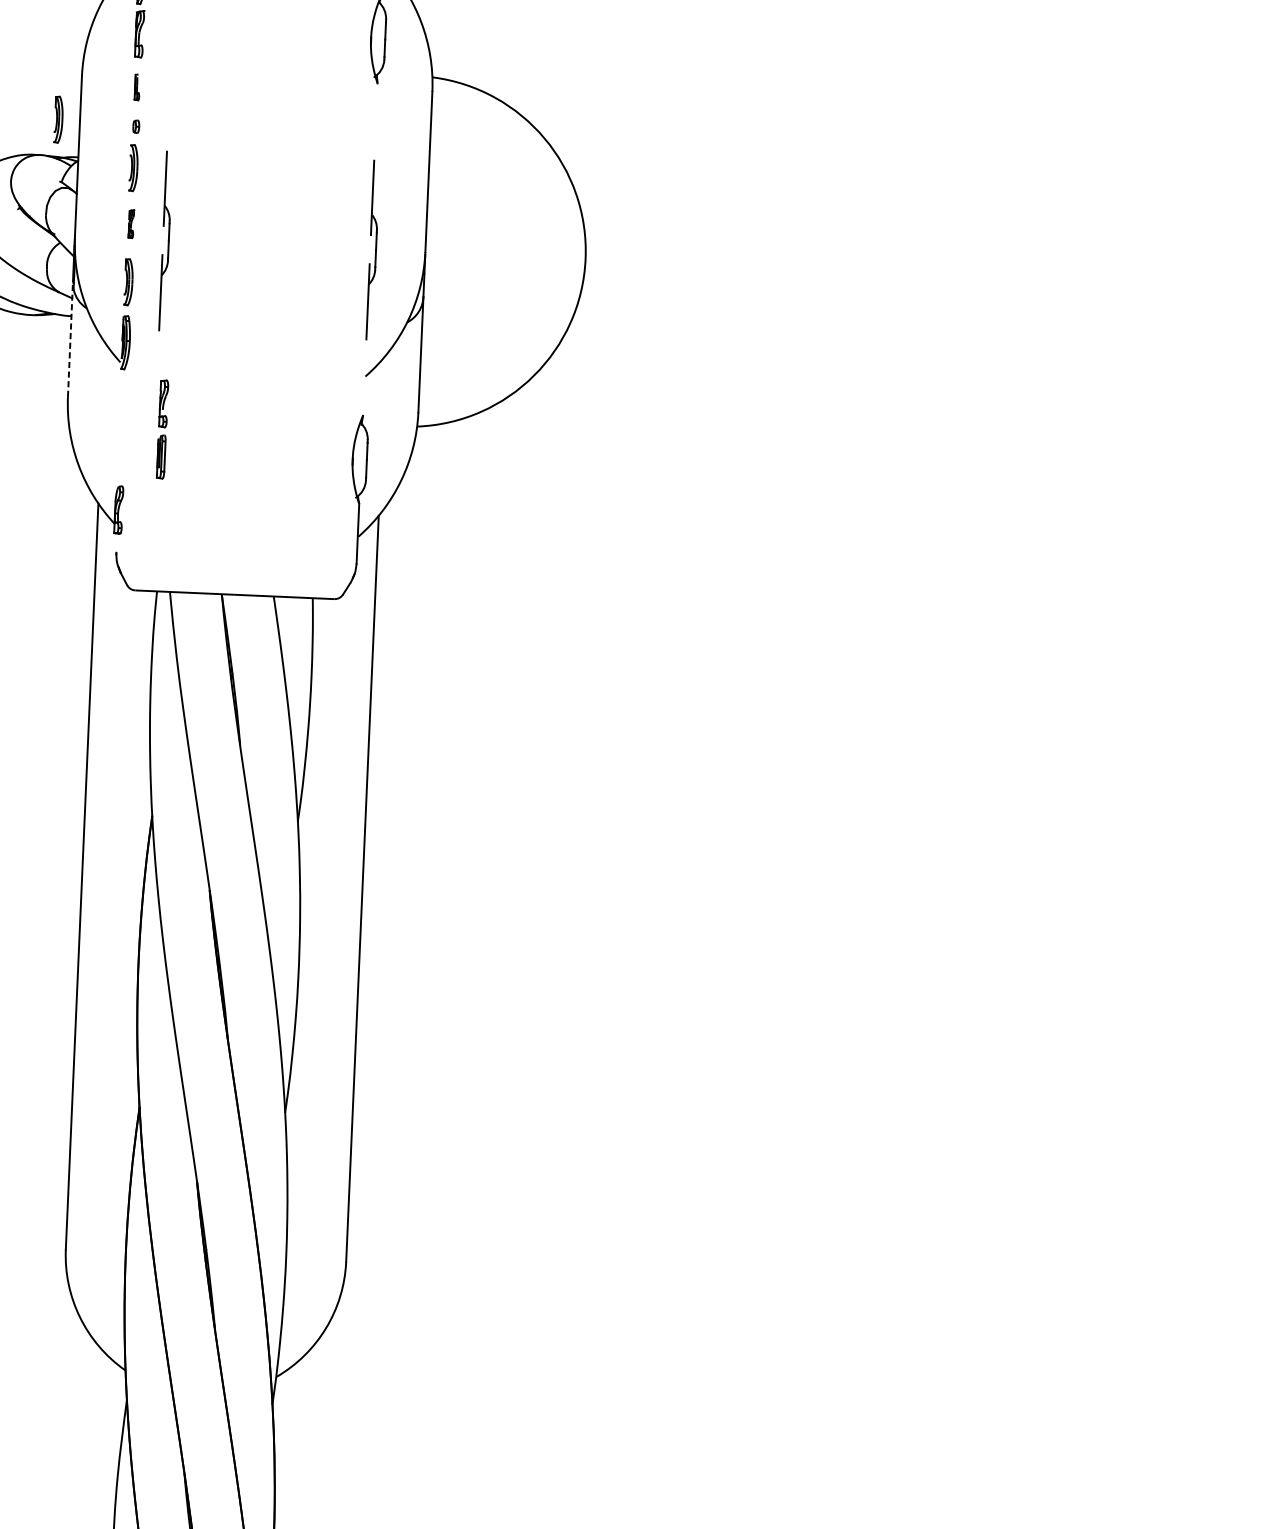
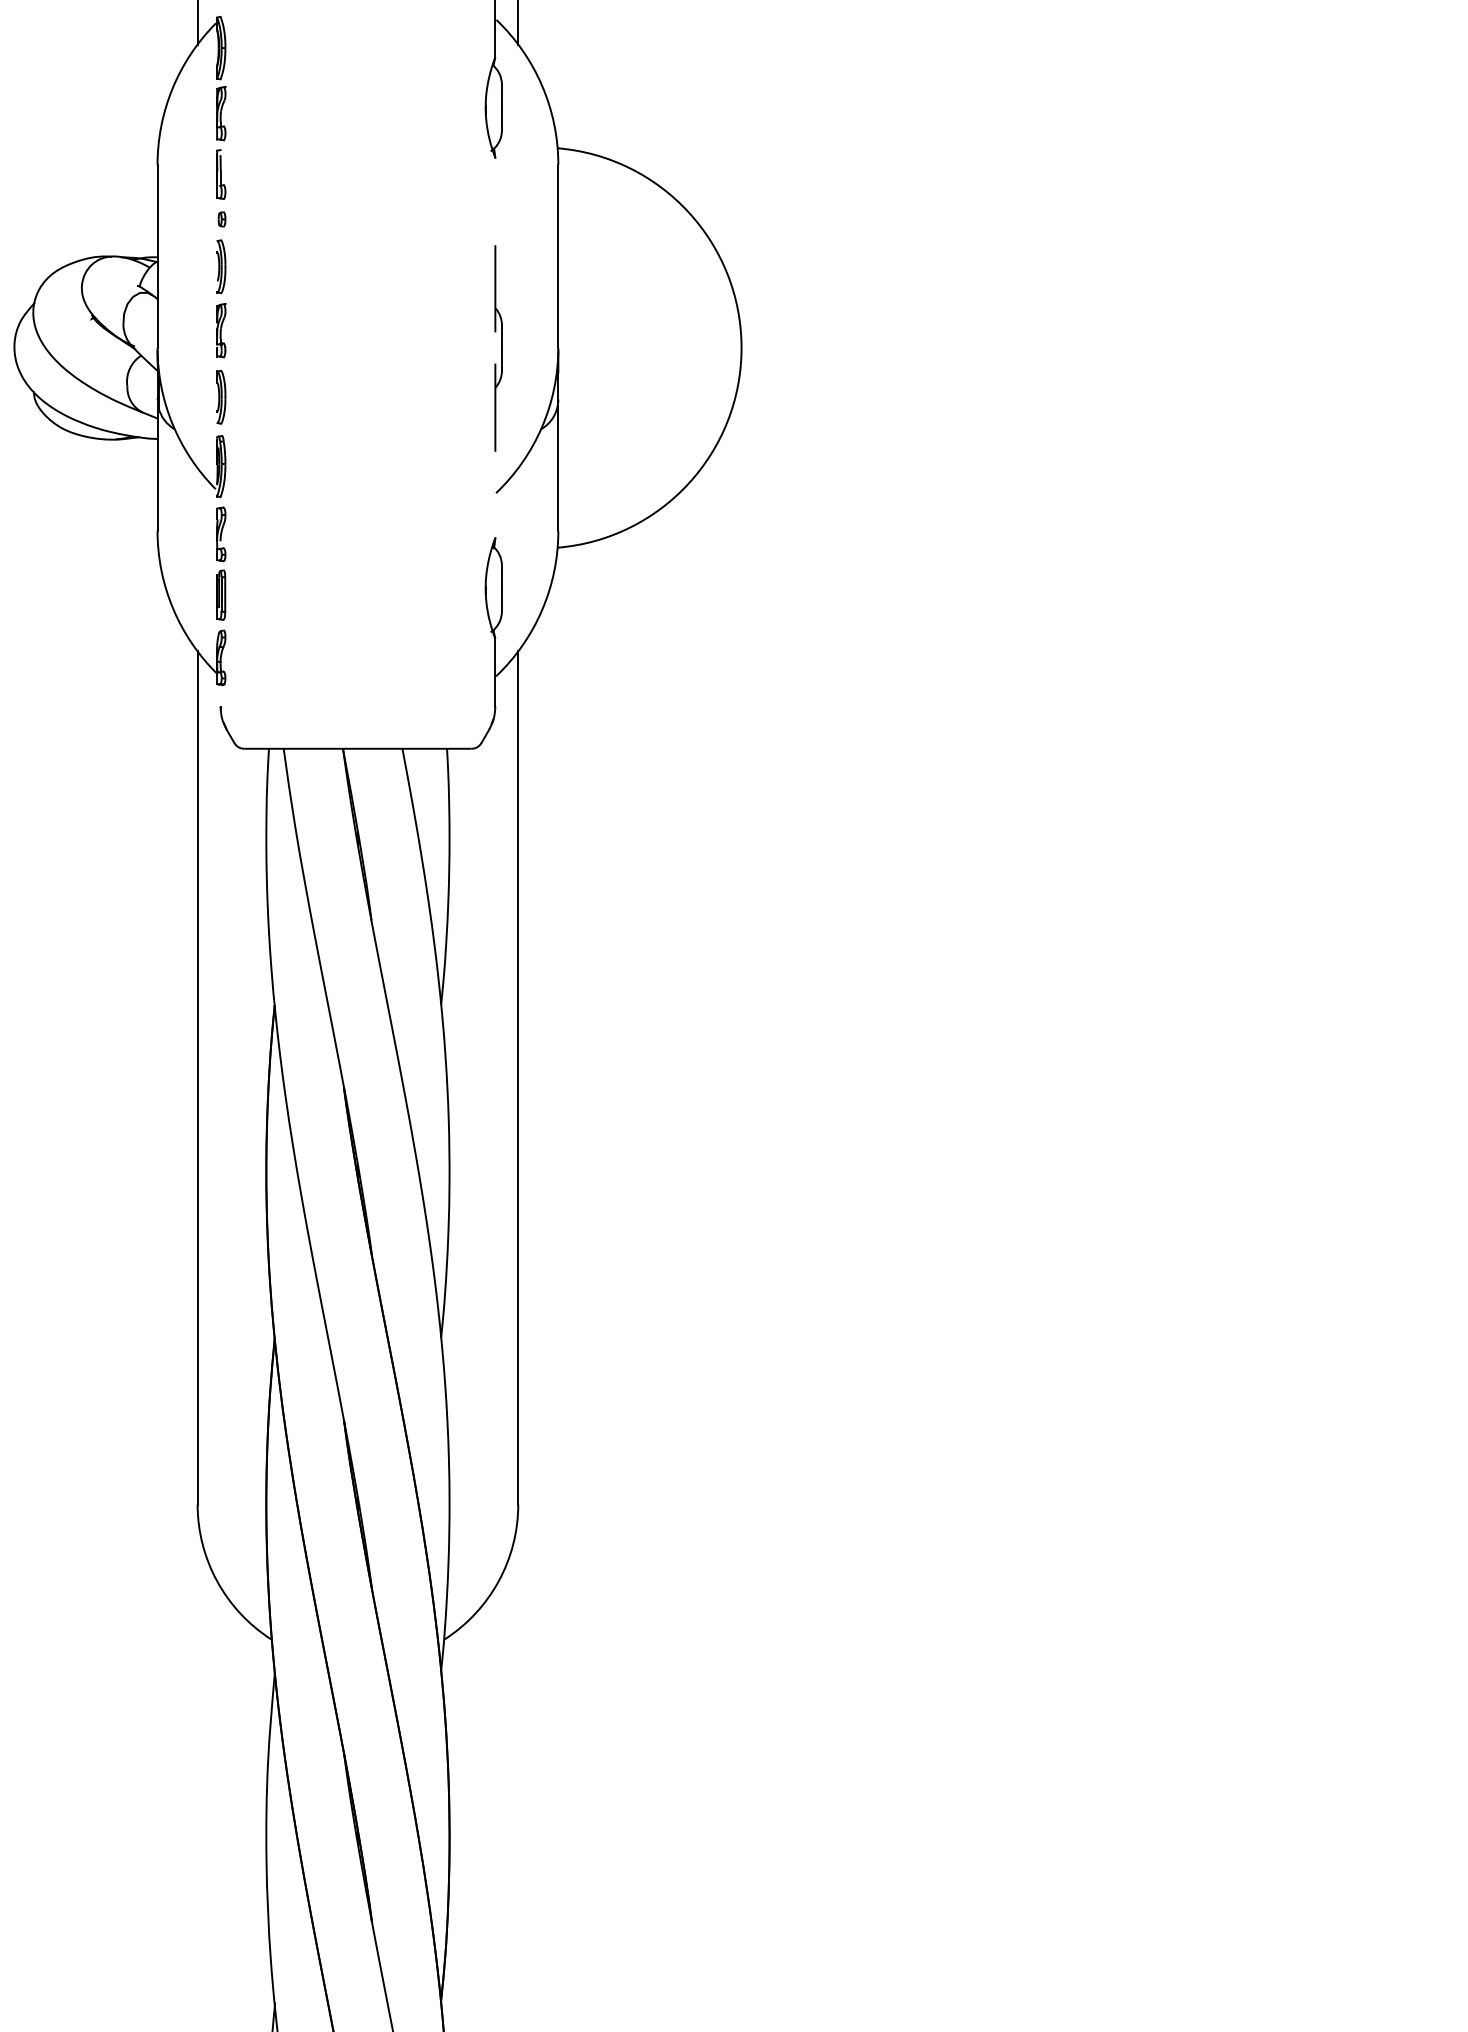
part: (137, 87) -> (221, 174), size x1.67
part: (59, 119) -> (133, 214), removed
part: (131, 223) -> (221, 330), size x1.67
part: (165, 241) -> (261, 348), removed
line: (70, 338) -> (157, 464), dashed -> solid
part: (162, 429) -> (221, 563), moved

